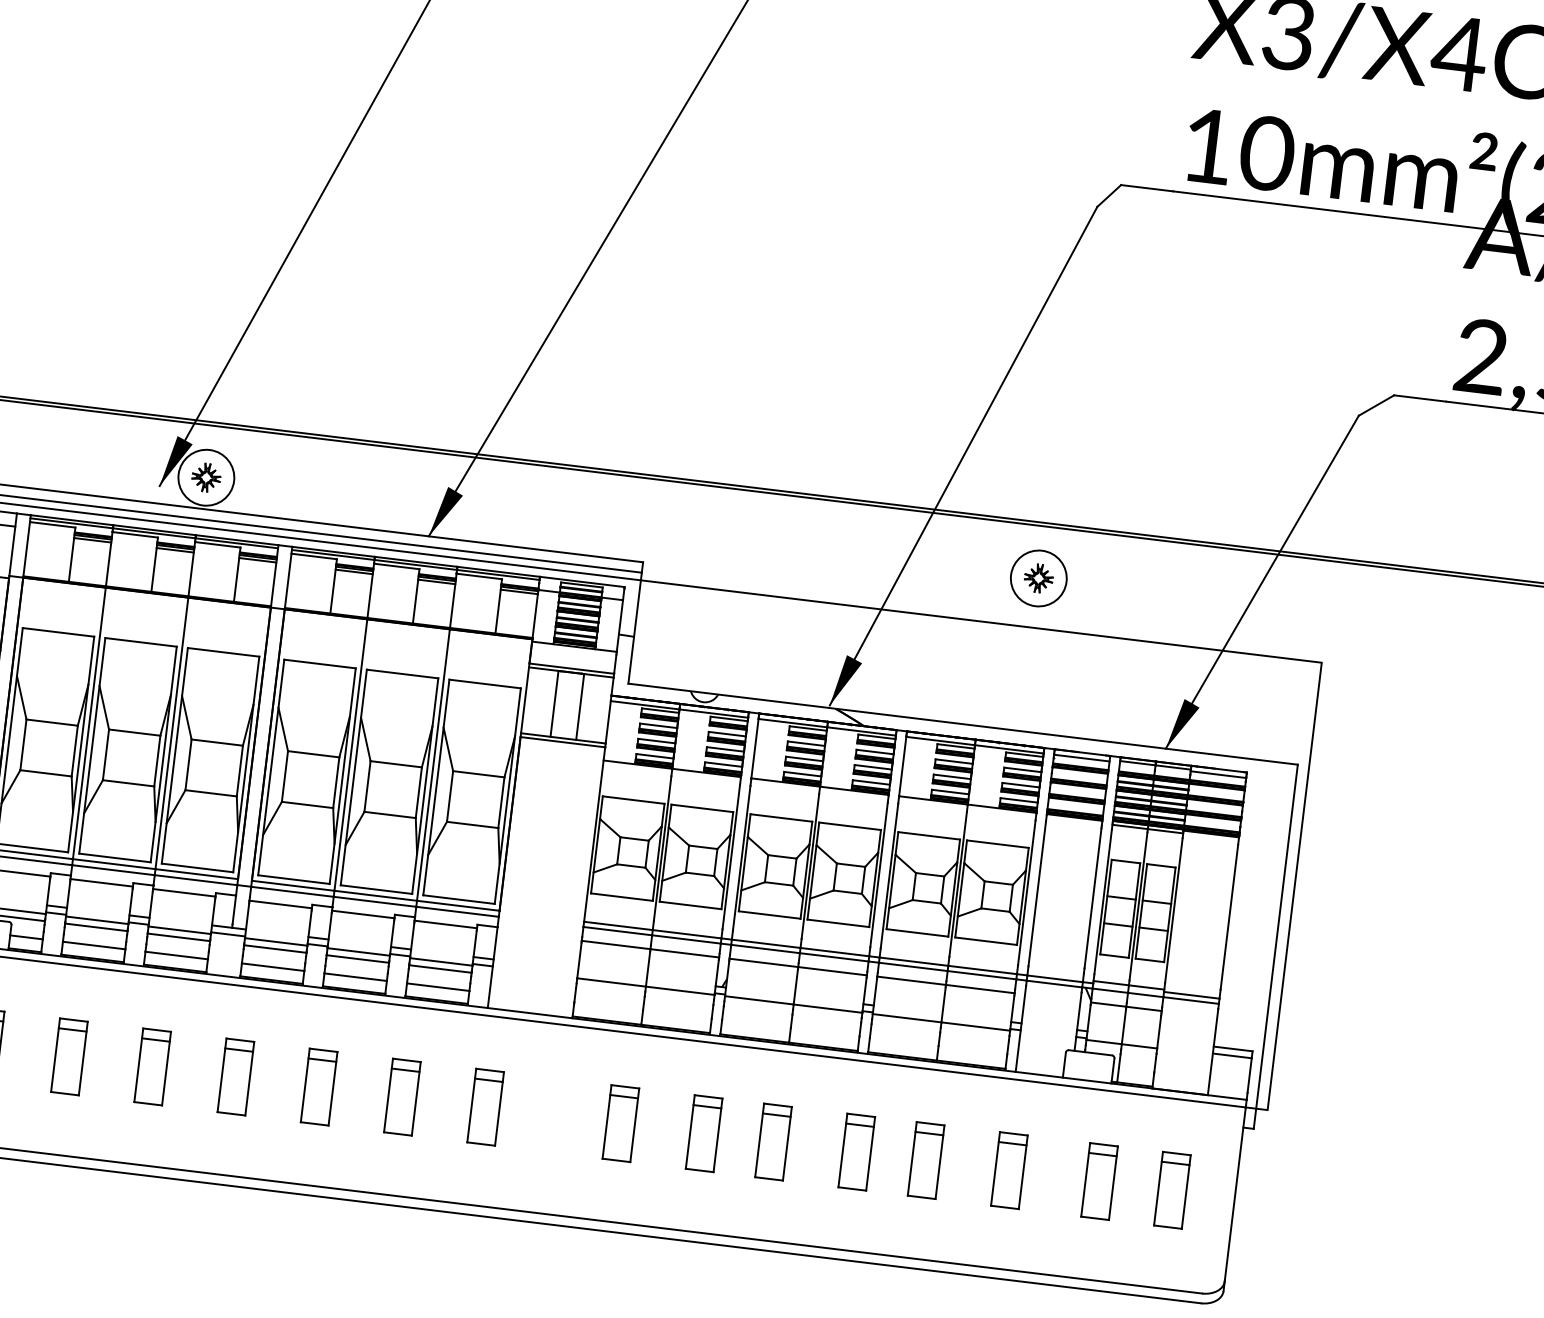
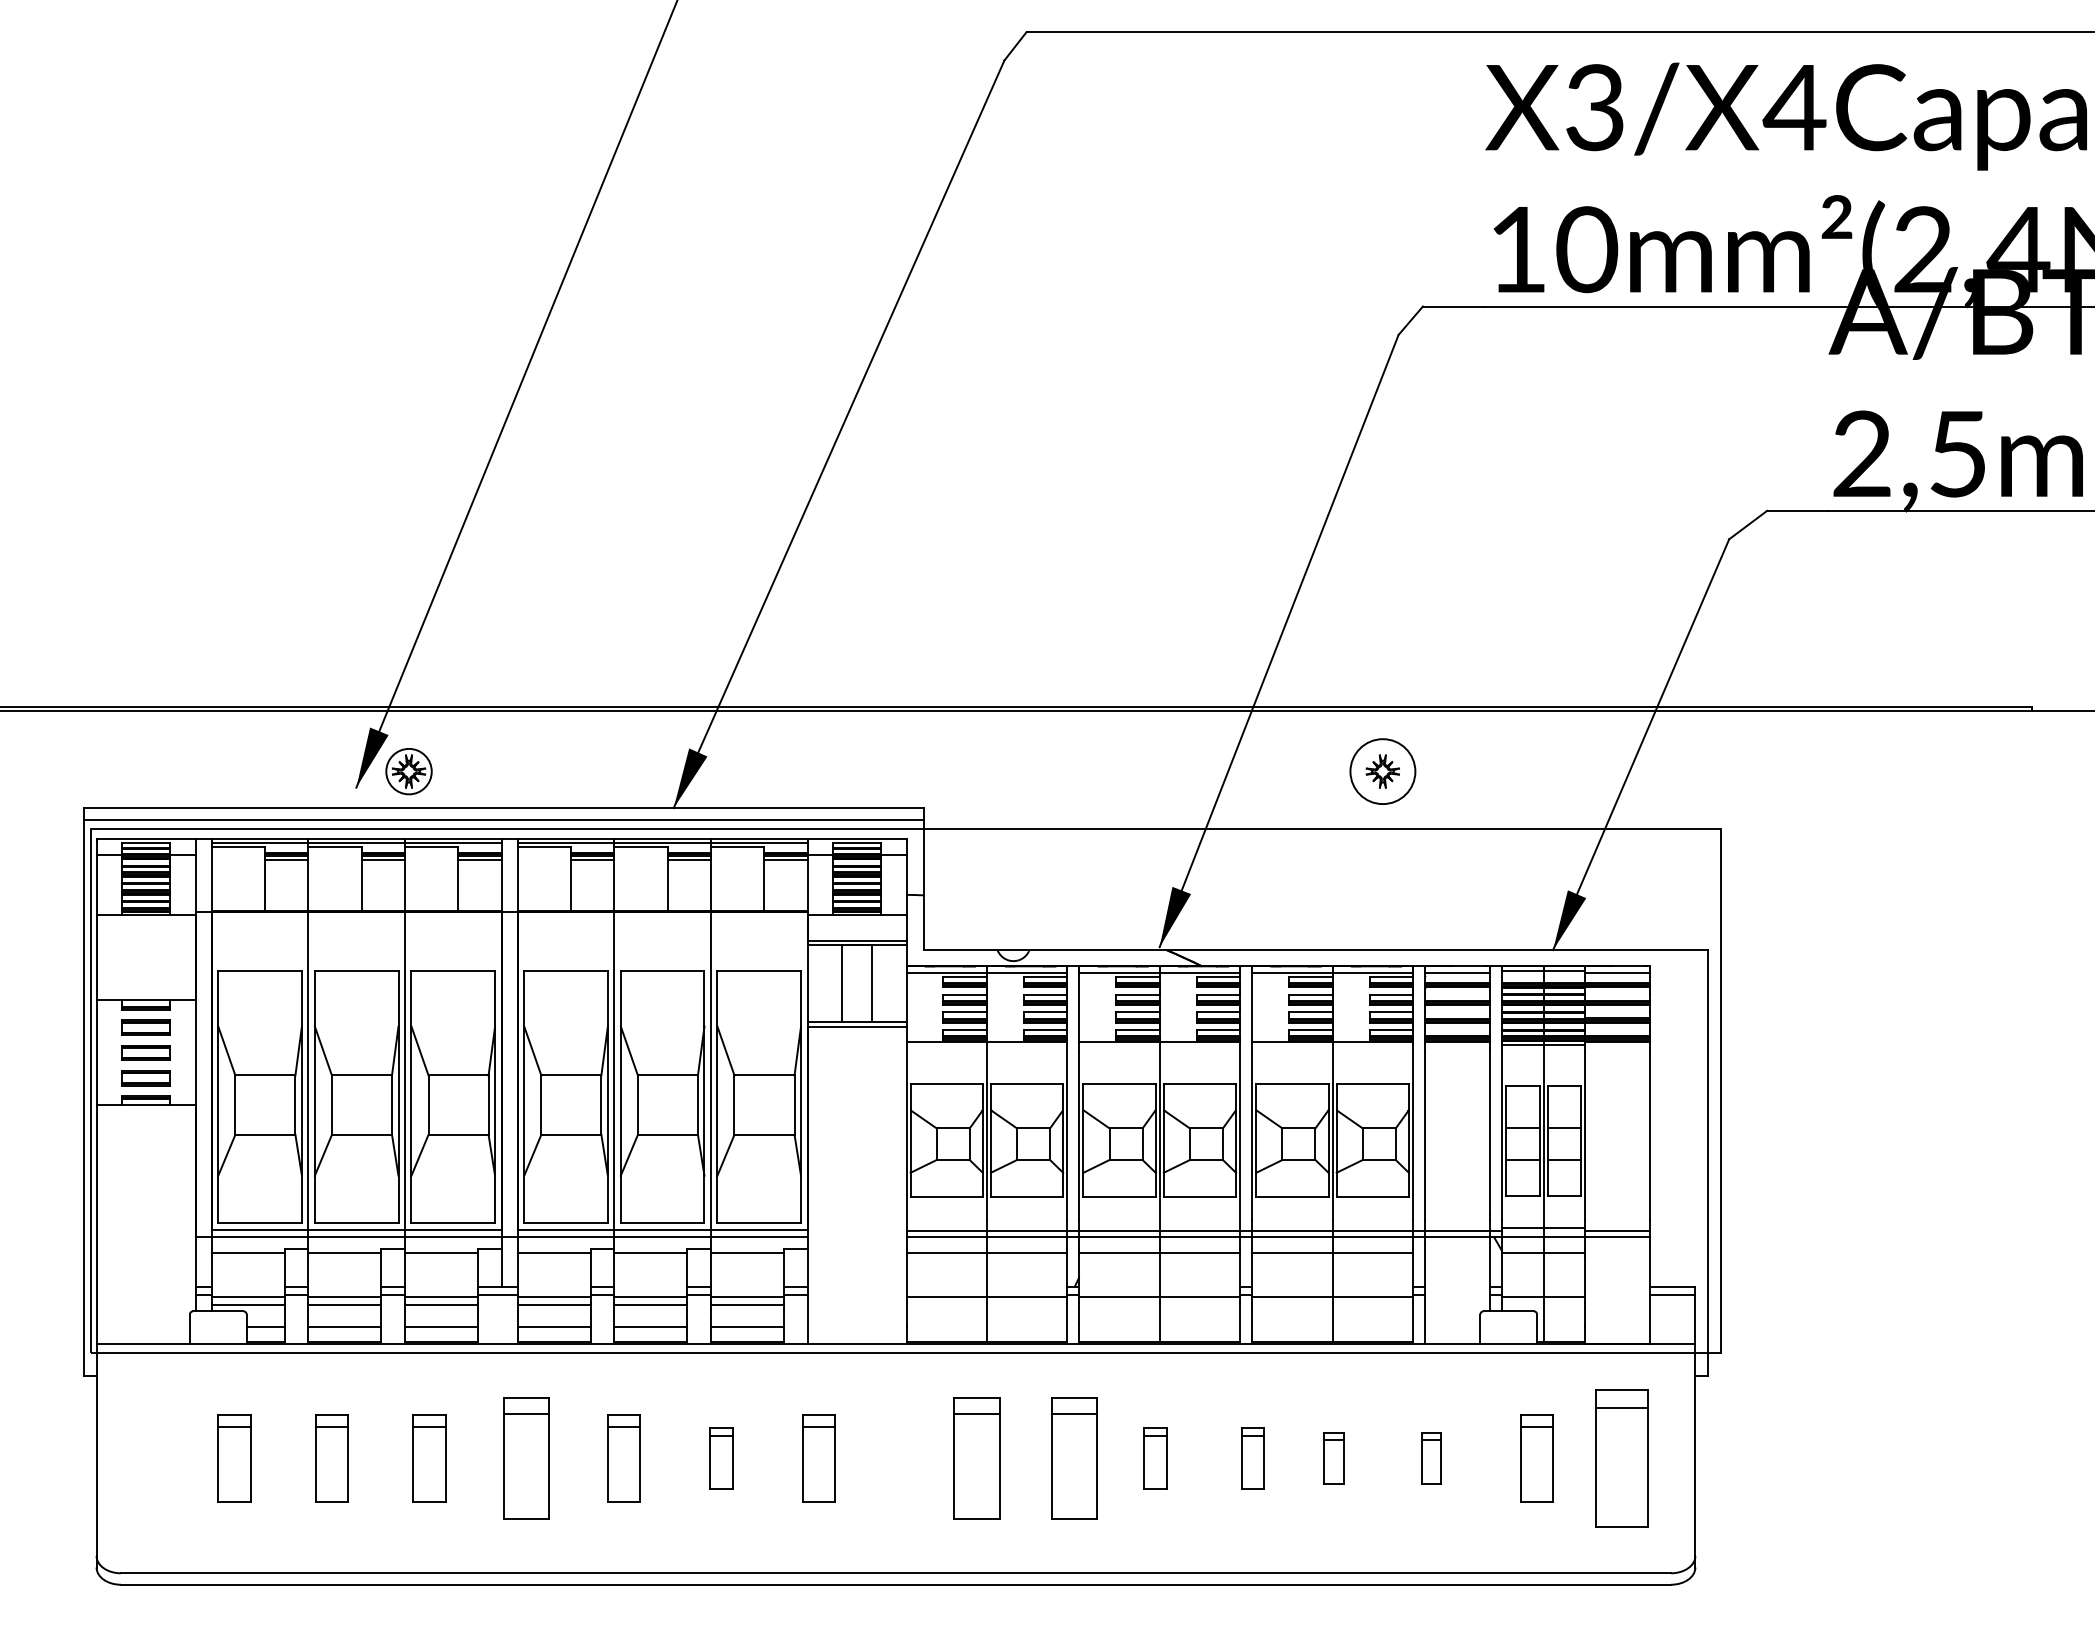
circle: (205, 477) -> (408, 771), size x0.7
part: (235, 1077) -> (526, 1458), size x1.4
part: (402, 1097) -> (721, 1458), size x0.7
part: (620, 1123) -> (976, 1458), size x1.4
part: (704, 1133) -> (1074, 1458), size x1.4
part: (773, 1142) -> (1155, 1458), size x0.7
part: (856, 1152) -> (1252, 1458), size x0.7
part: (925, 1160) -> (1333, 1458), size x0.6
part: (1009, 1170) -> (1431, 1458), size x0.6
part: (1172, 1190) -> (1622, 1458), size x1.6

